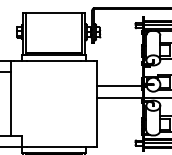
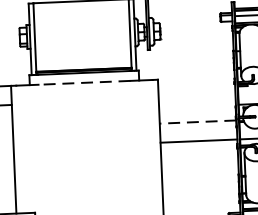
line: (53, 60) -> (83, 82), solid -> dashed
line: (119, 86) -> (197, 122), solid -> dashed

